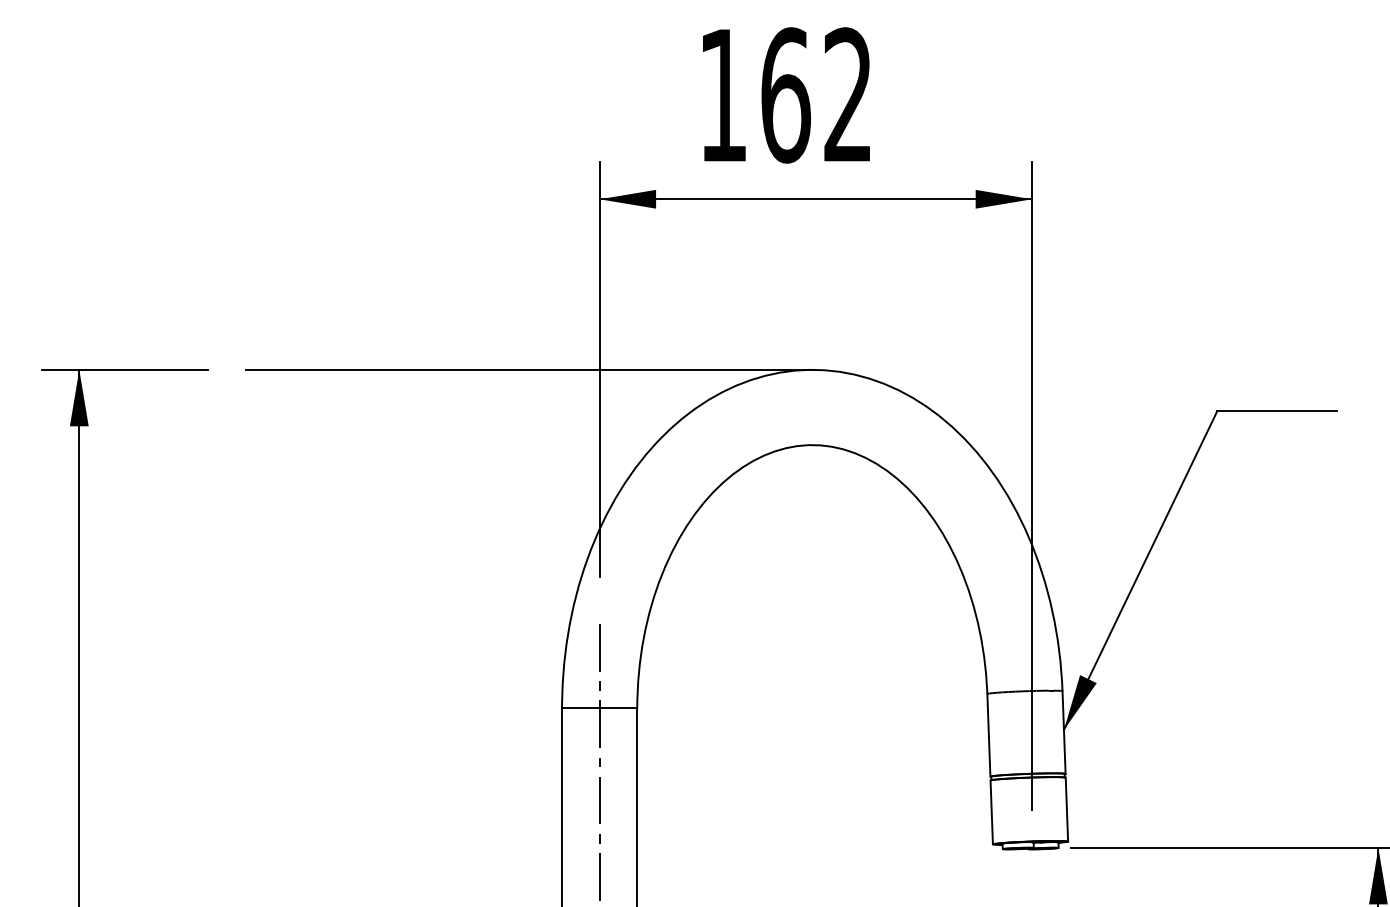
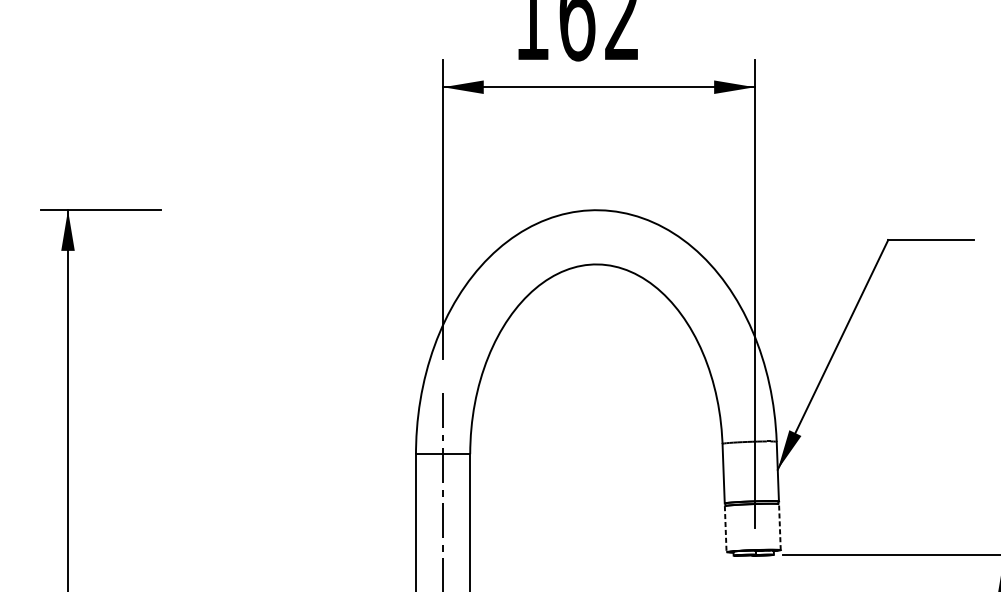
line: (530, 369) -> (393, 209), removed
line: (1066, 809) -> (779, 527), solid -> dashed
line: (991, 812) -> (725, 529), solid -> dashed

